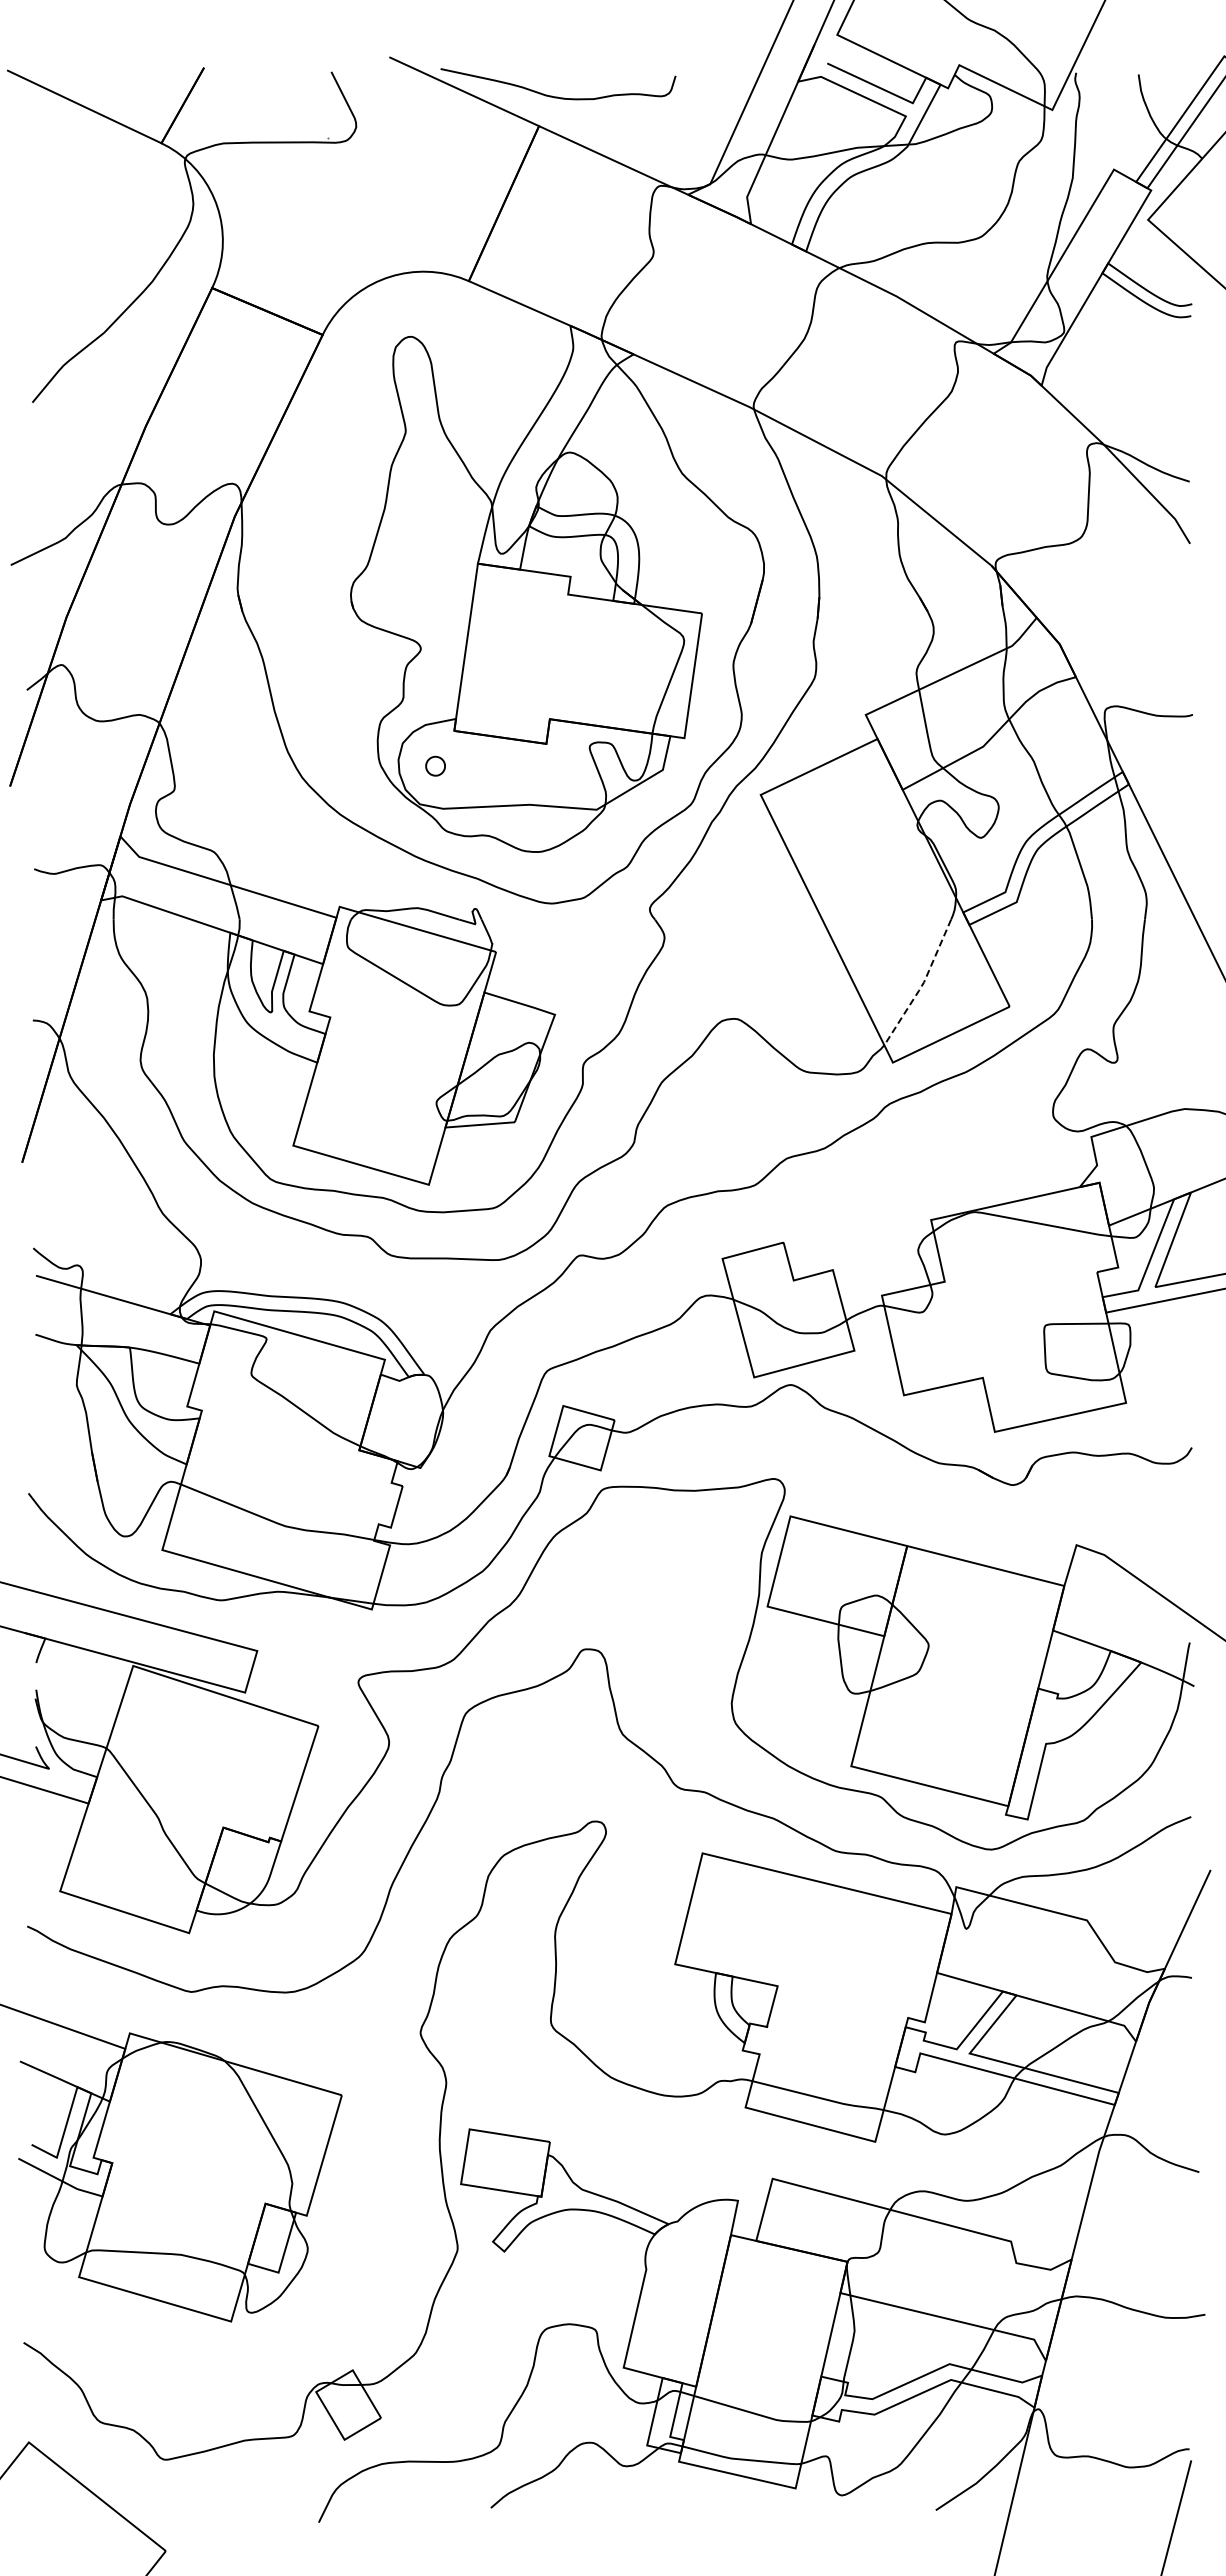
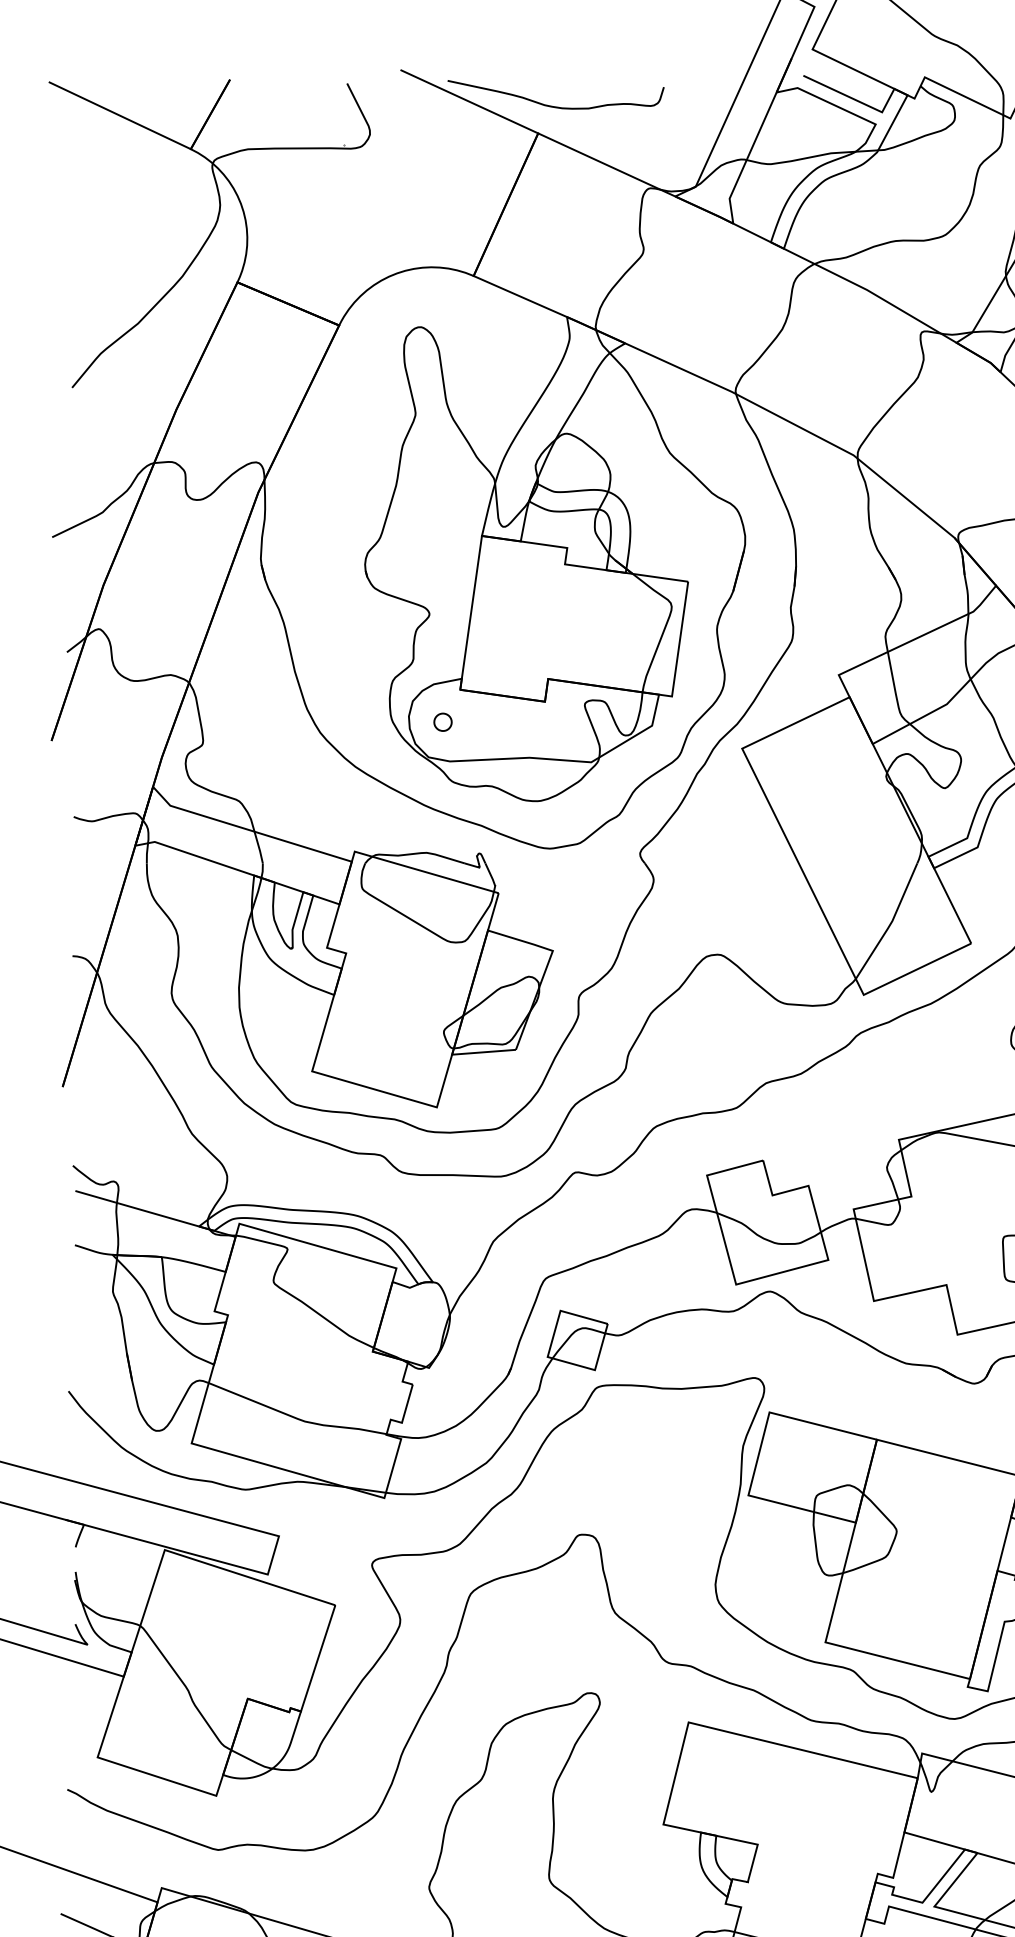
line: (922, 984) -> (890, 923), dashed -> solid

